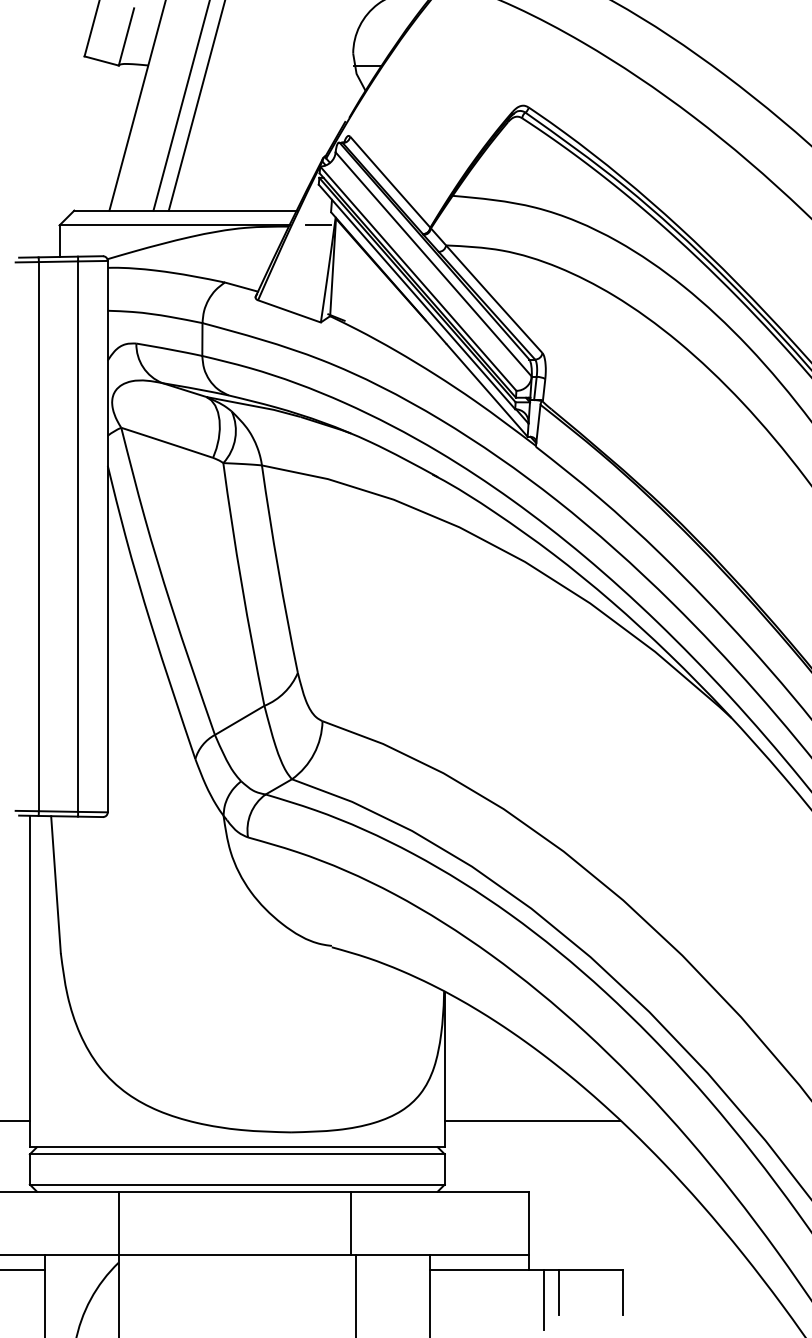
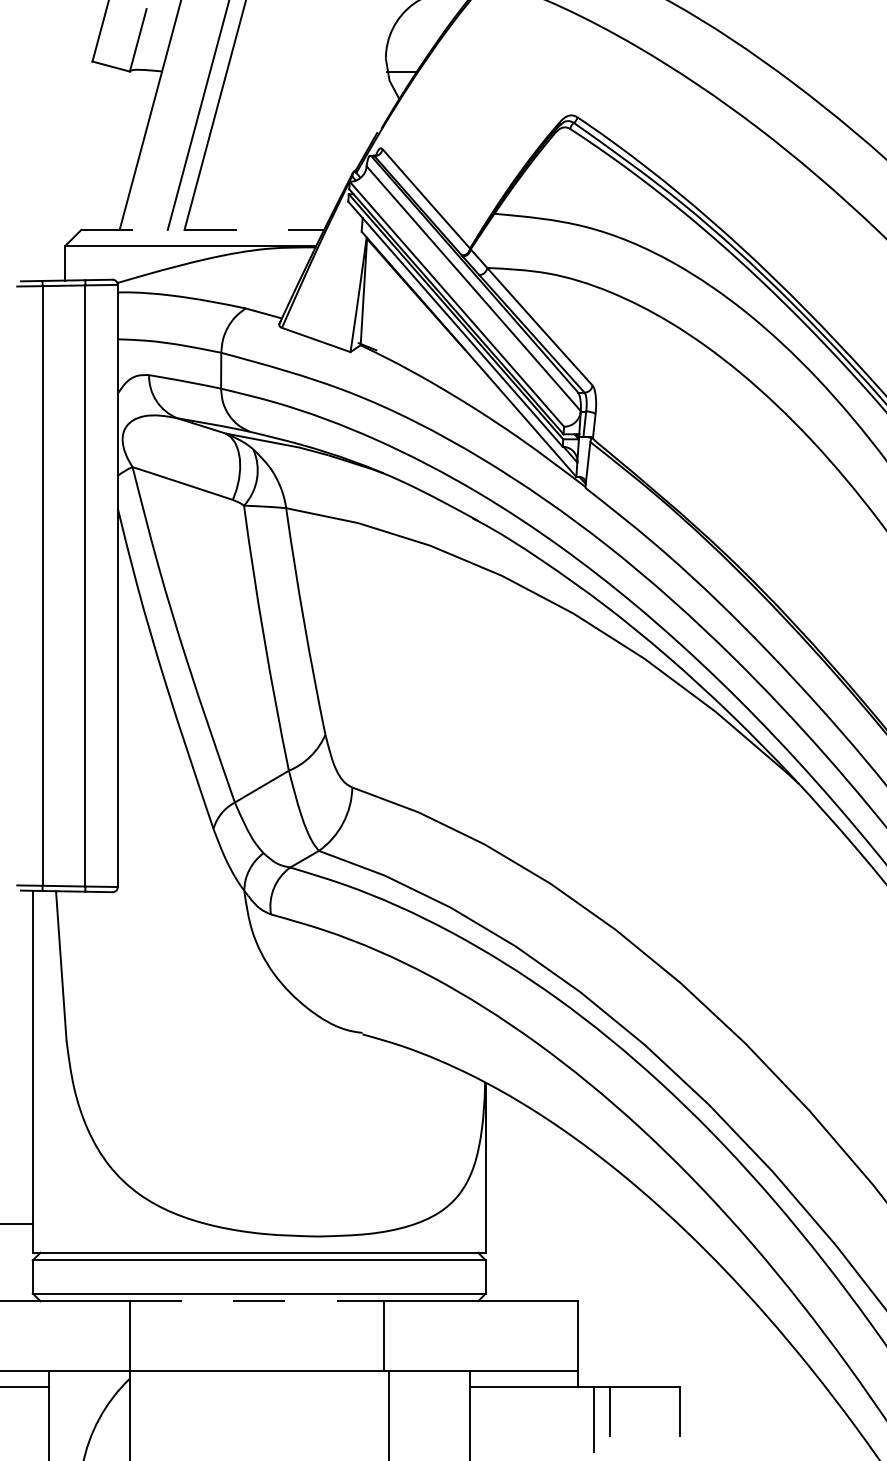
line: (185, 210) -> (202, 229), solid -> dashed
line: (318, 225) -> (347, 246), removed
line: (532, 1120) -> (581, 1223), removed
line: (235, 1191) -> (257, 1301), solid -> dashed

